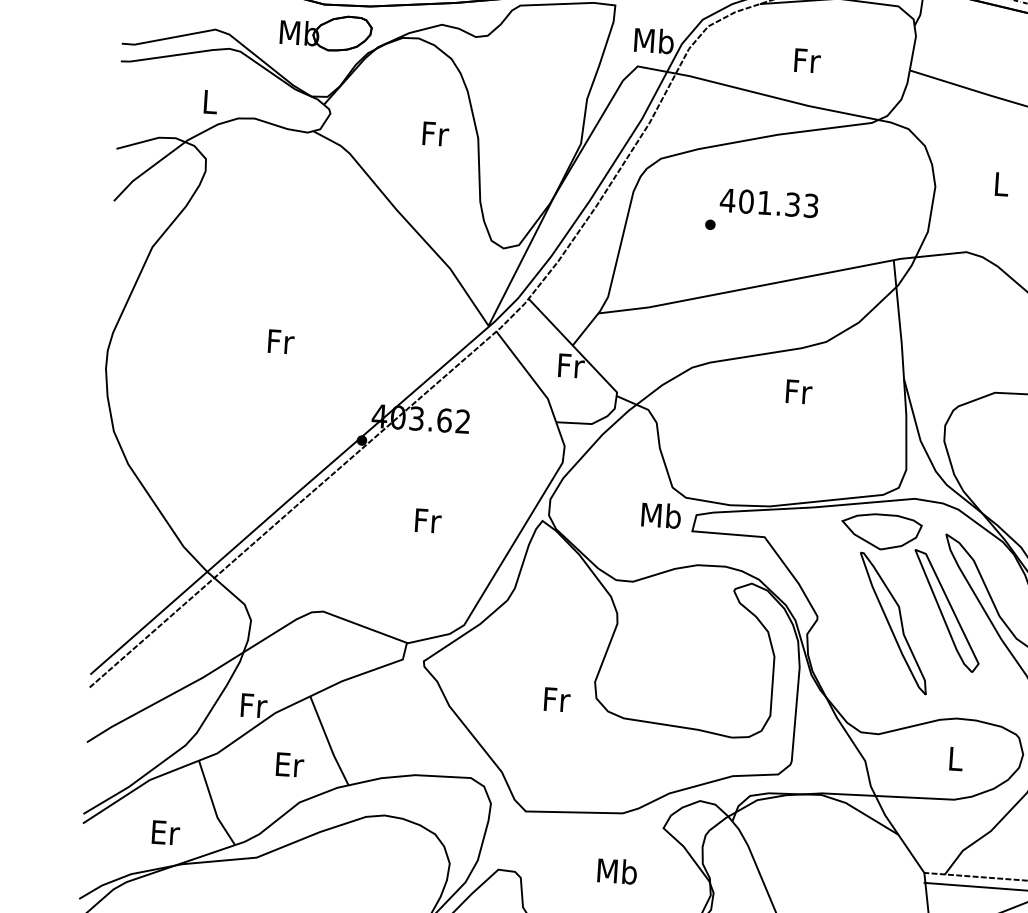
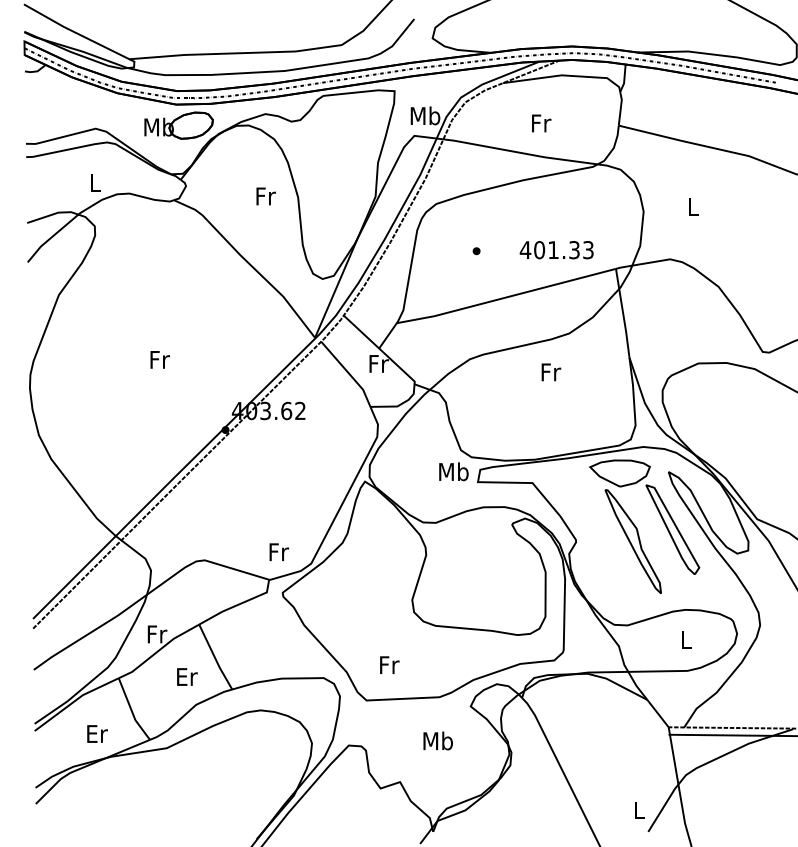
text: (768, 203) -> (556, 250), moved
text: (427, 521) -> (278, 552), moved
text: (556, 698) -> (389, 664), moved

